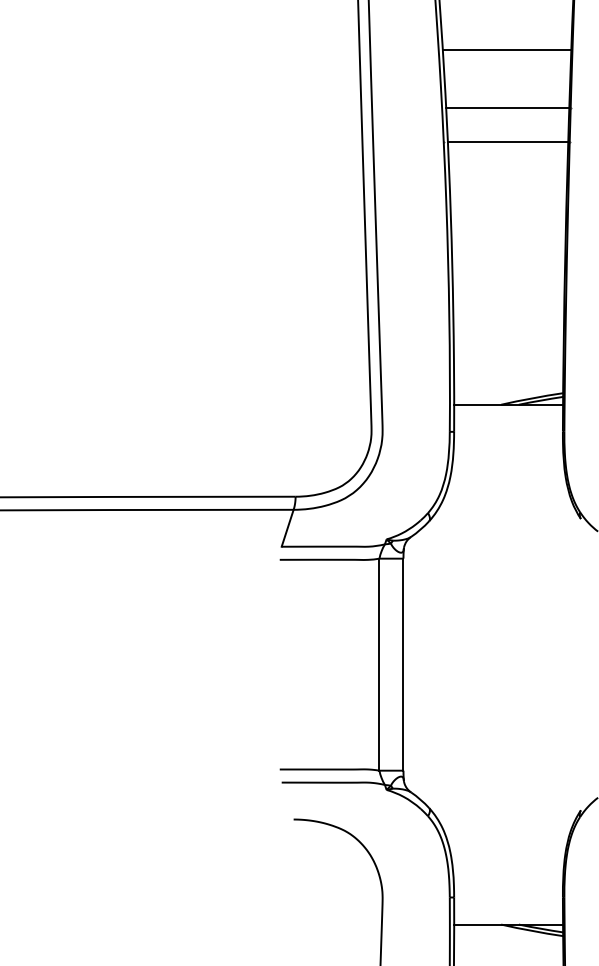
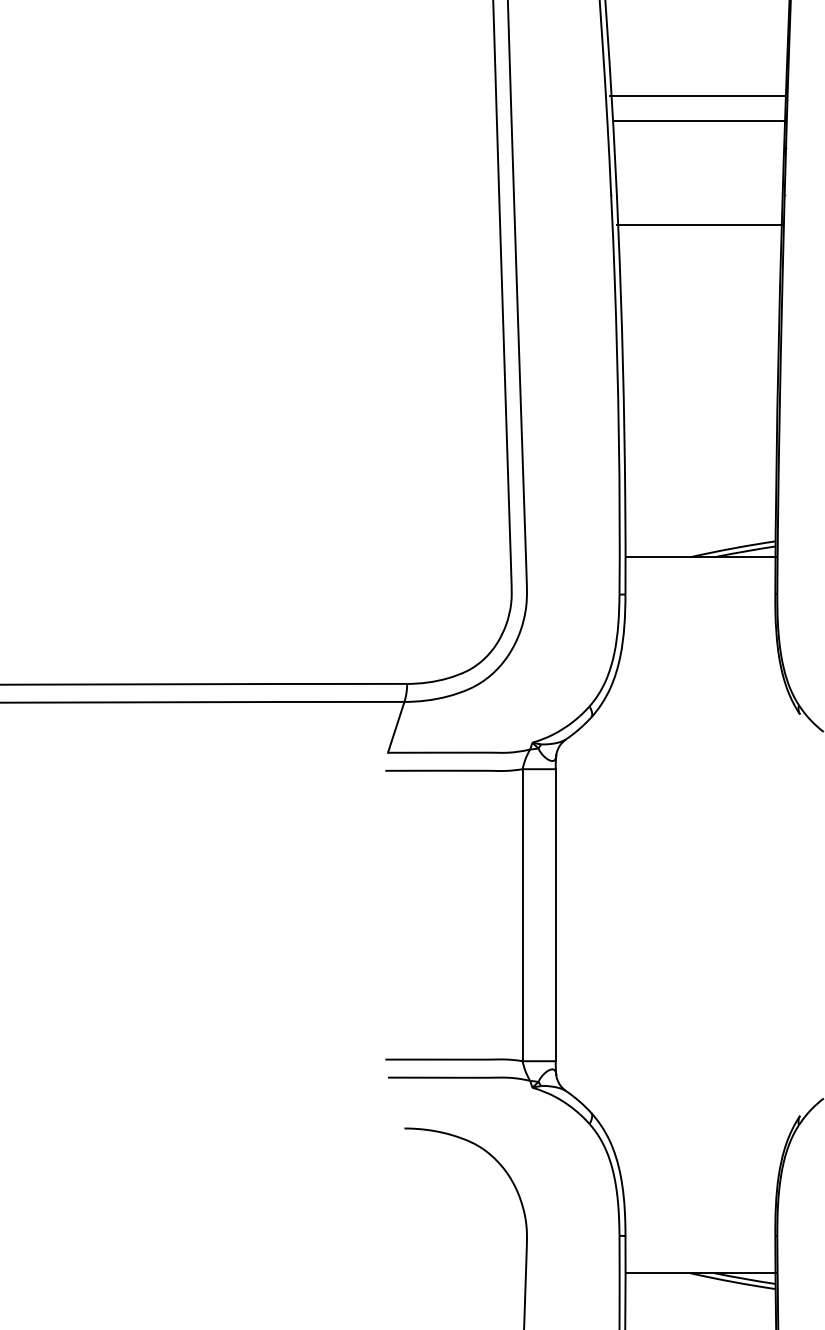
line: (506, 49) -> (697, 95), moved
line: (507, 107) -> (698, 120), moved
line: (507, 141) -> (698, 224), moved

